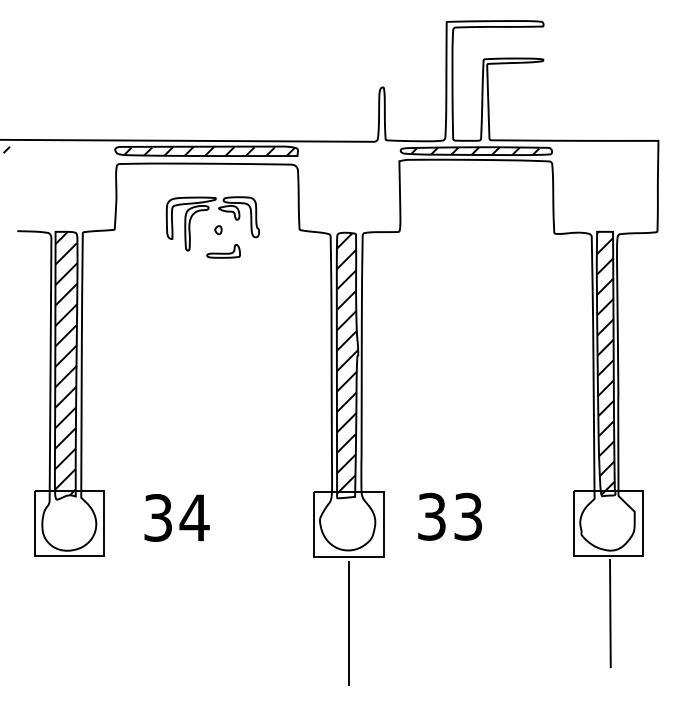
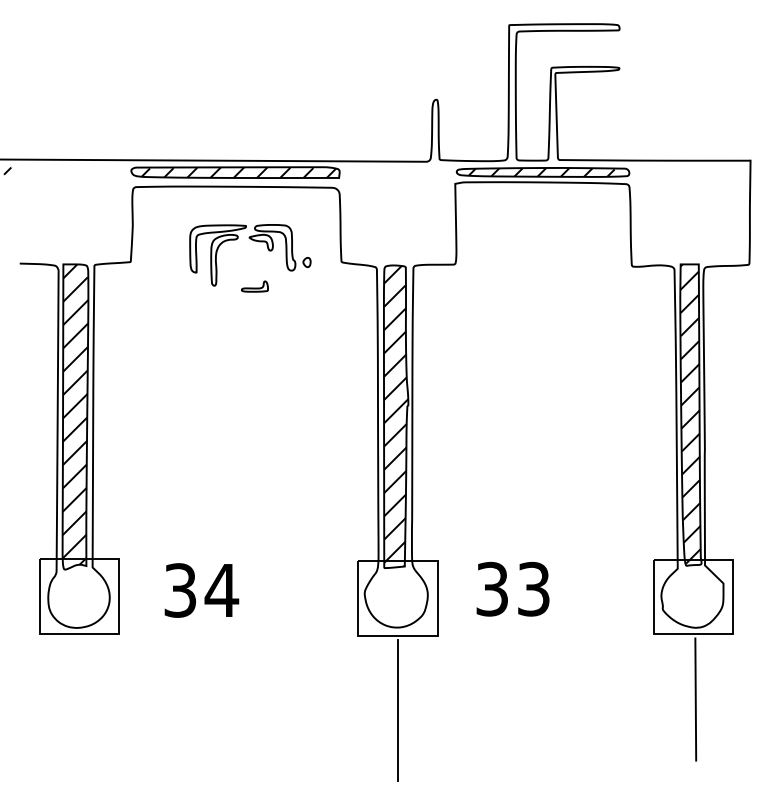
part: (217, 230) -> (306, 262), moved
part: (223, 251) -> (254, 286), size x0.7

